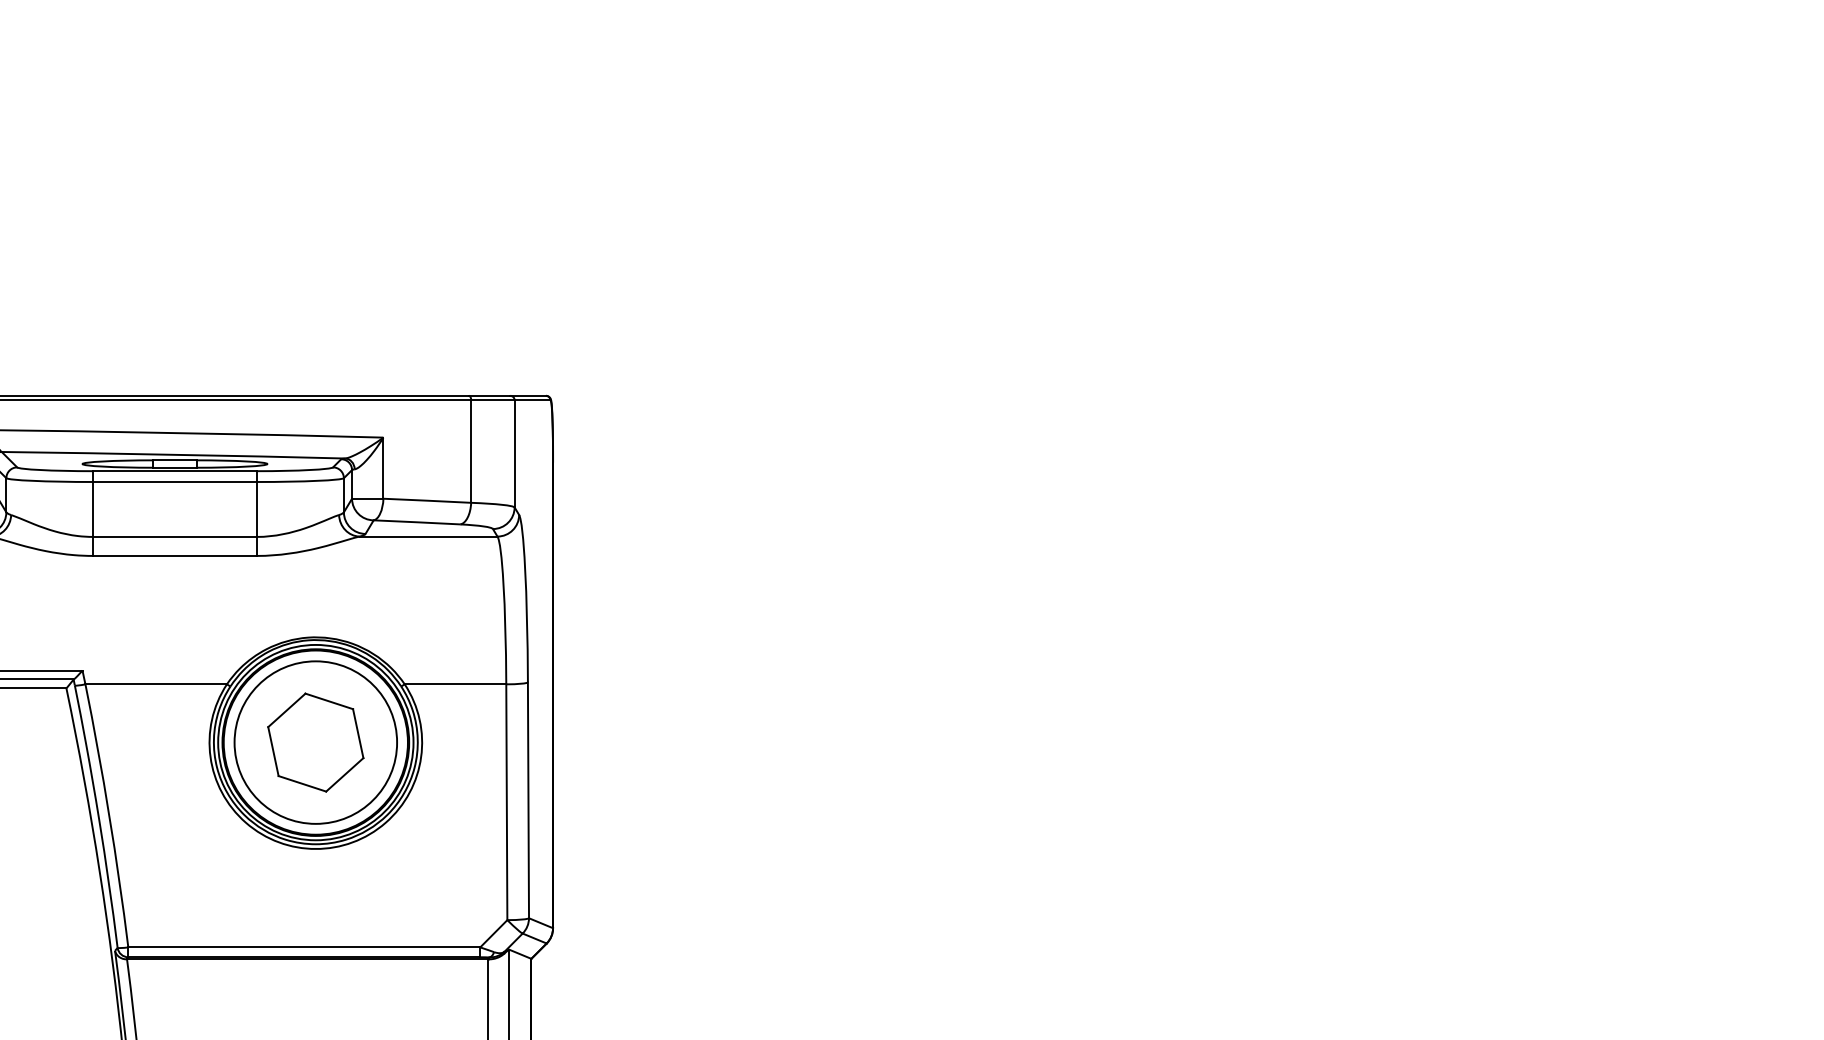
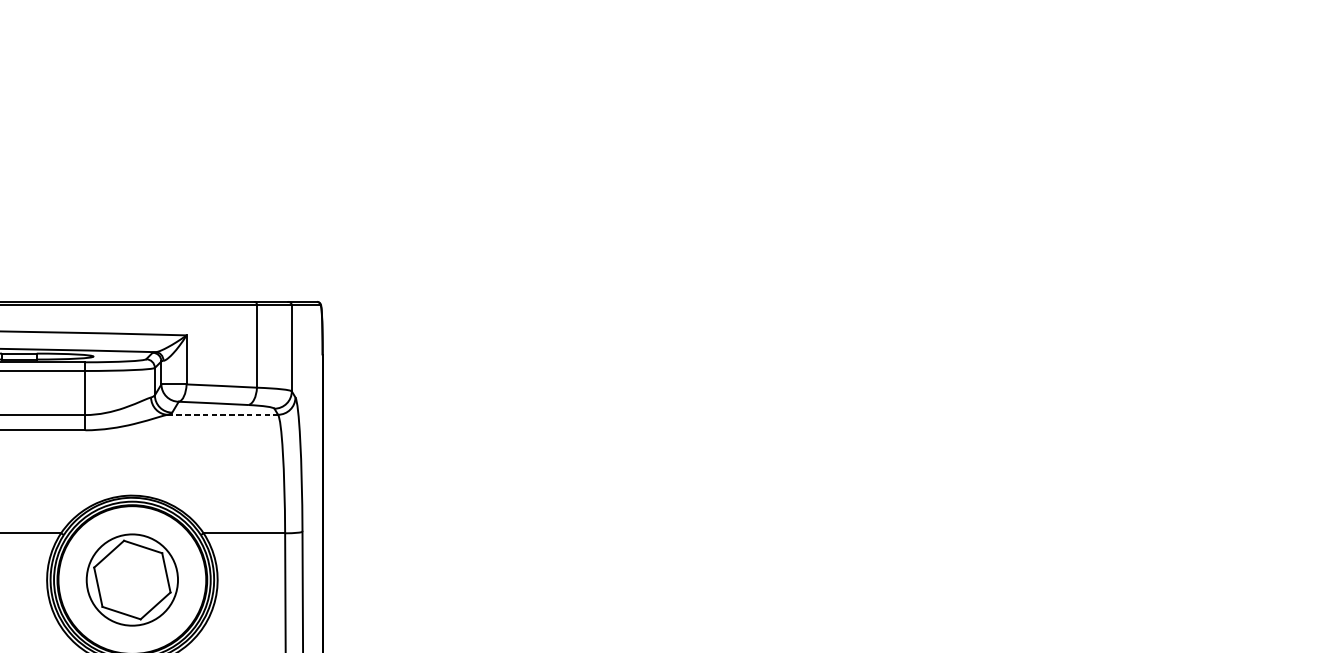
line: (428, 536) -> (222, 414), solid -> dashed
circle: (315, 742) -> (132, 579), size x0.7

